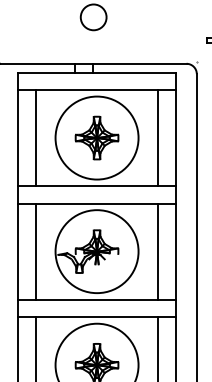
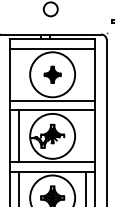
line: (35, 137) -> (19, 74), removed
part: (96, 137) -> (52, 74), size x0.7
line: (157, 137) -> (85, 74), removed
line: (157, 251) -> (85, 136), removed

